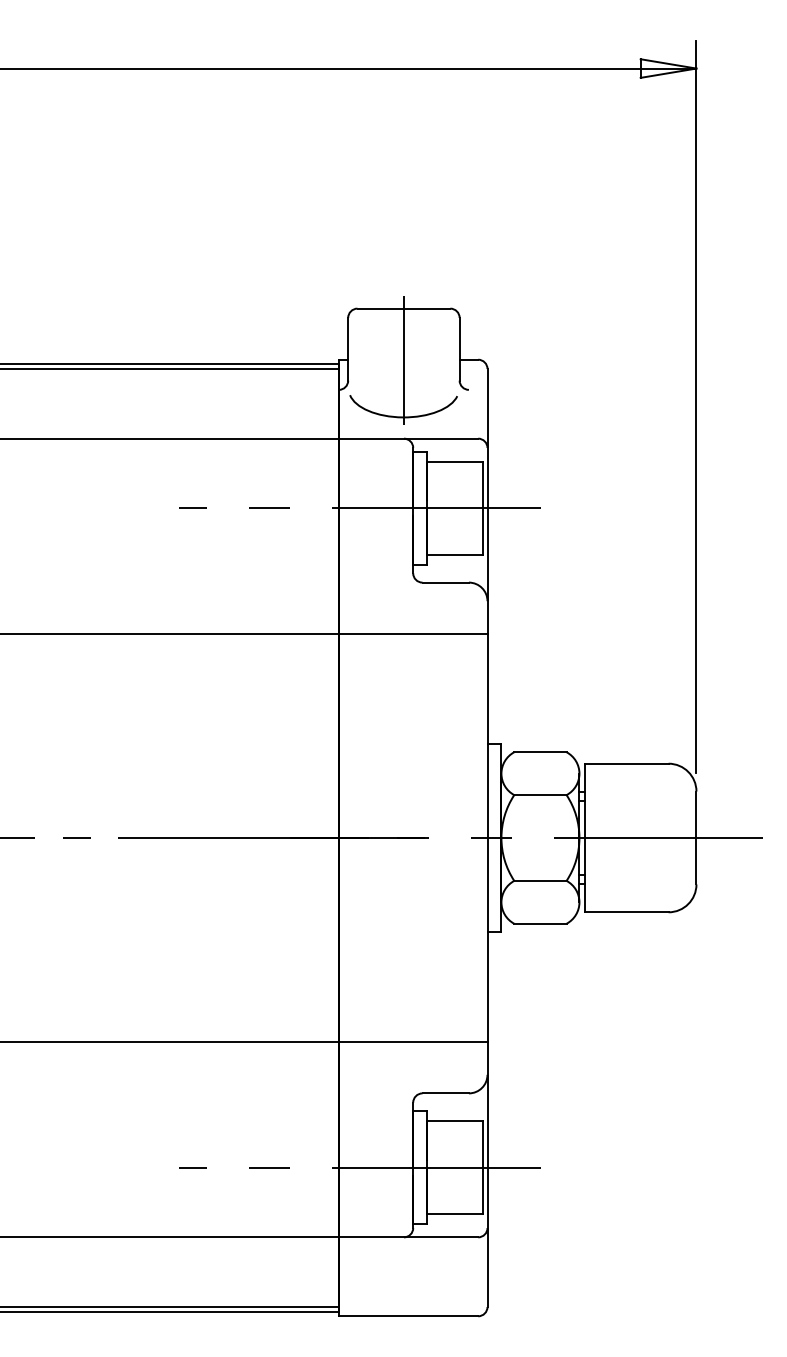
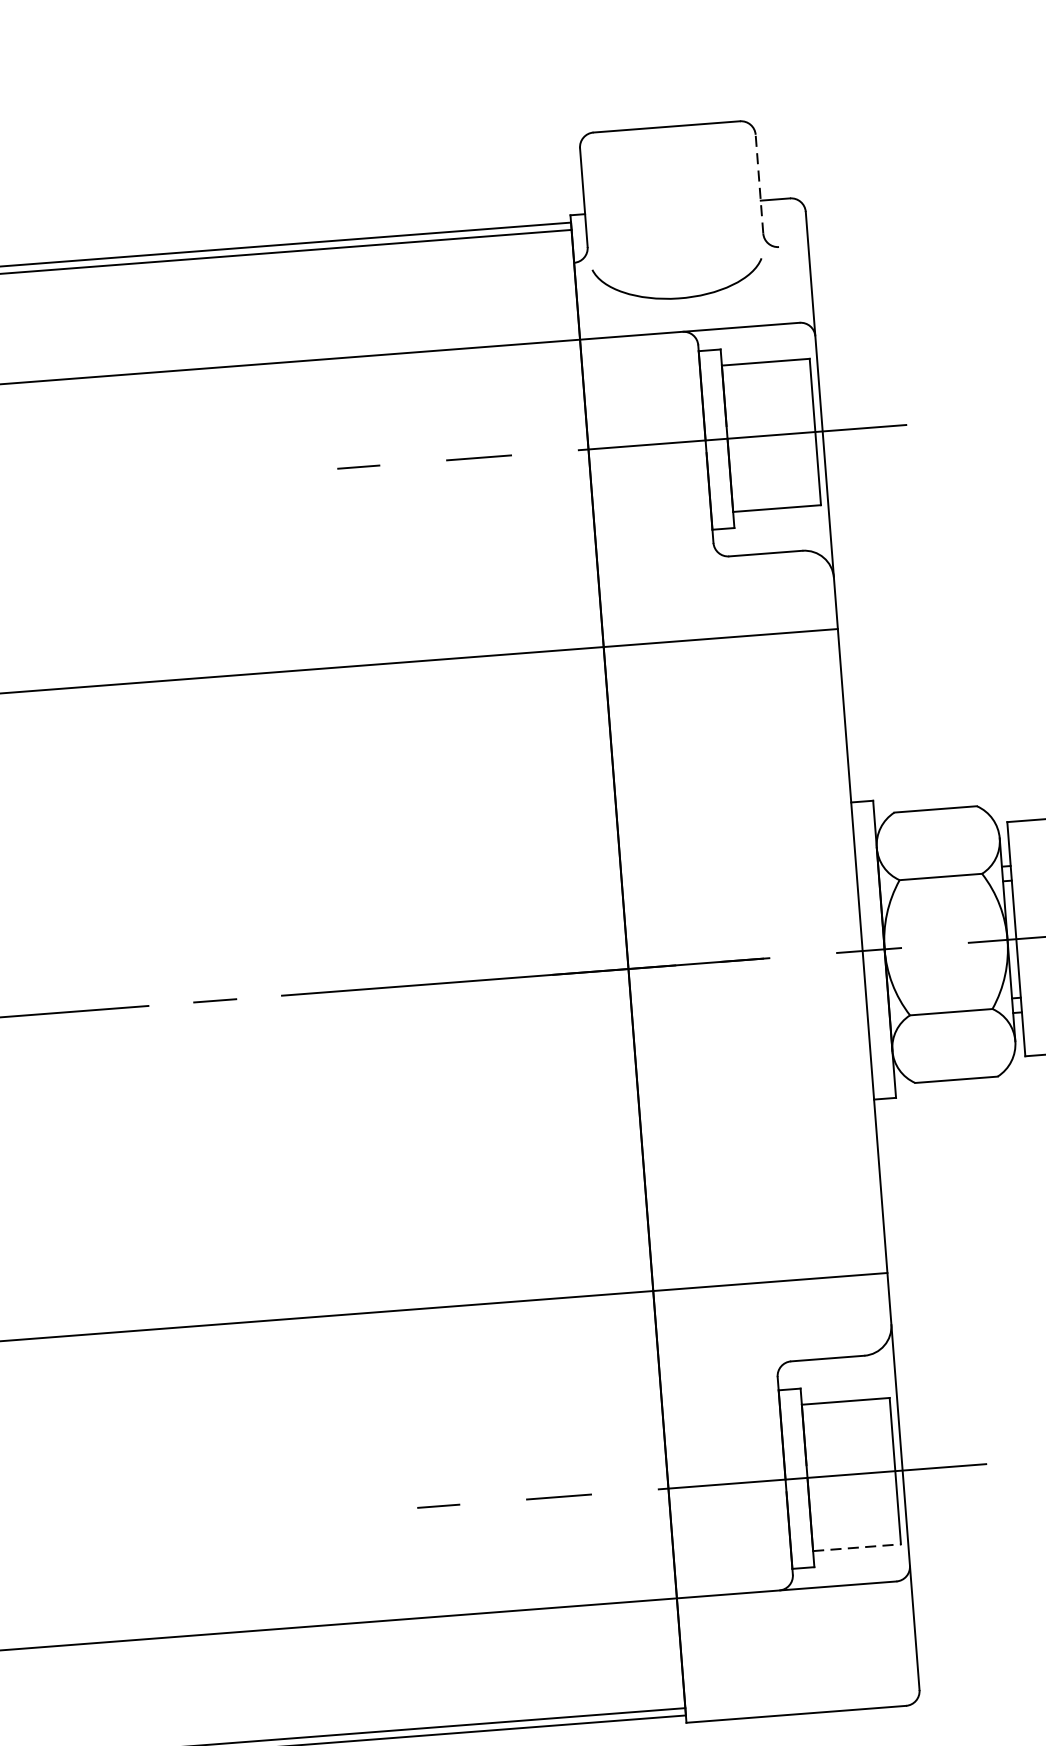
line: (459, 348) -> (759, 182), solid -> dashed
line: (403, 360) -> (672, 208), removed
line: (455, 1214) -> (857, 1548), solid -> dashed

